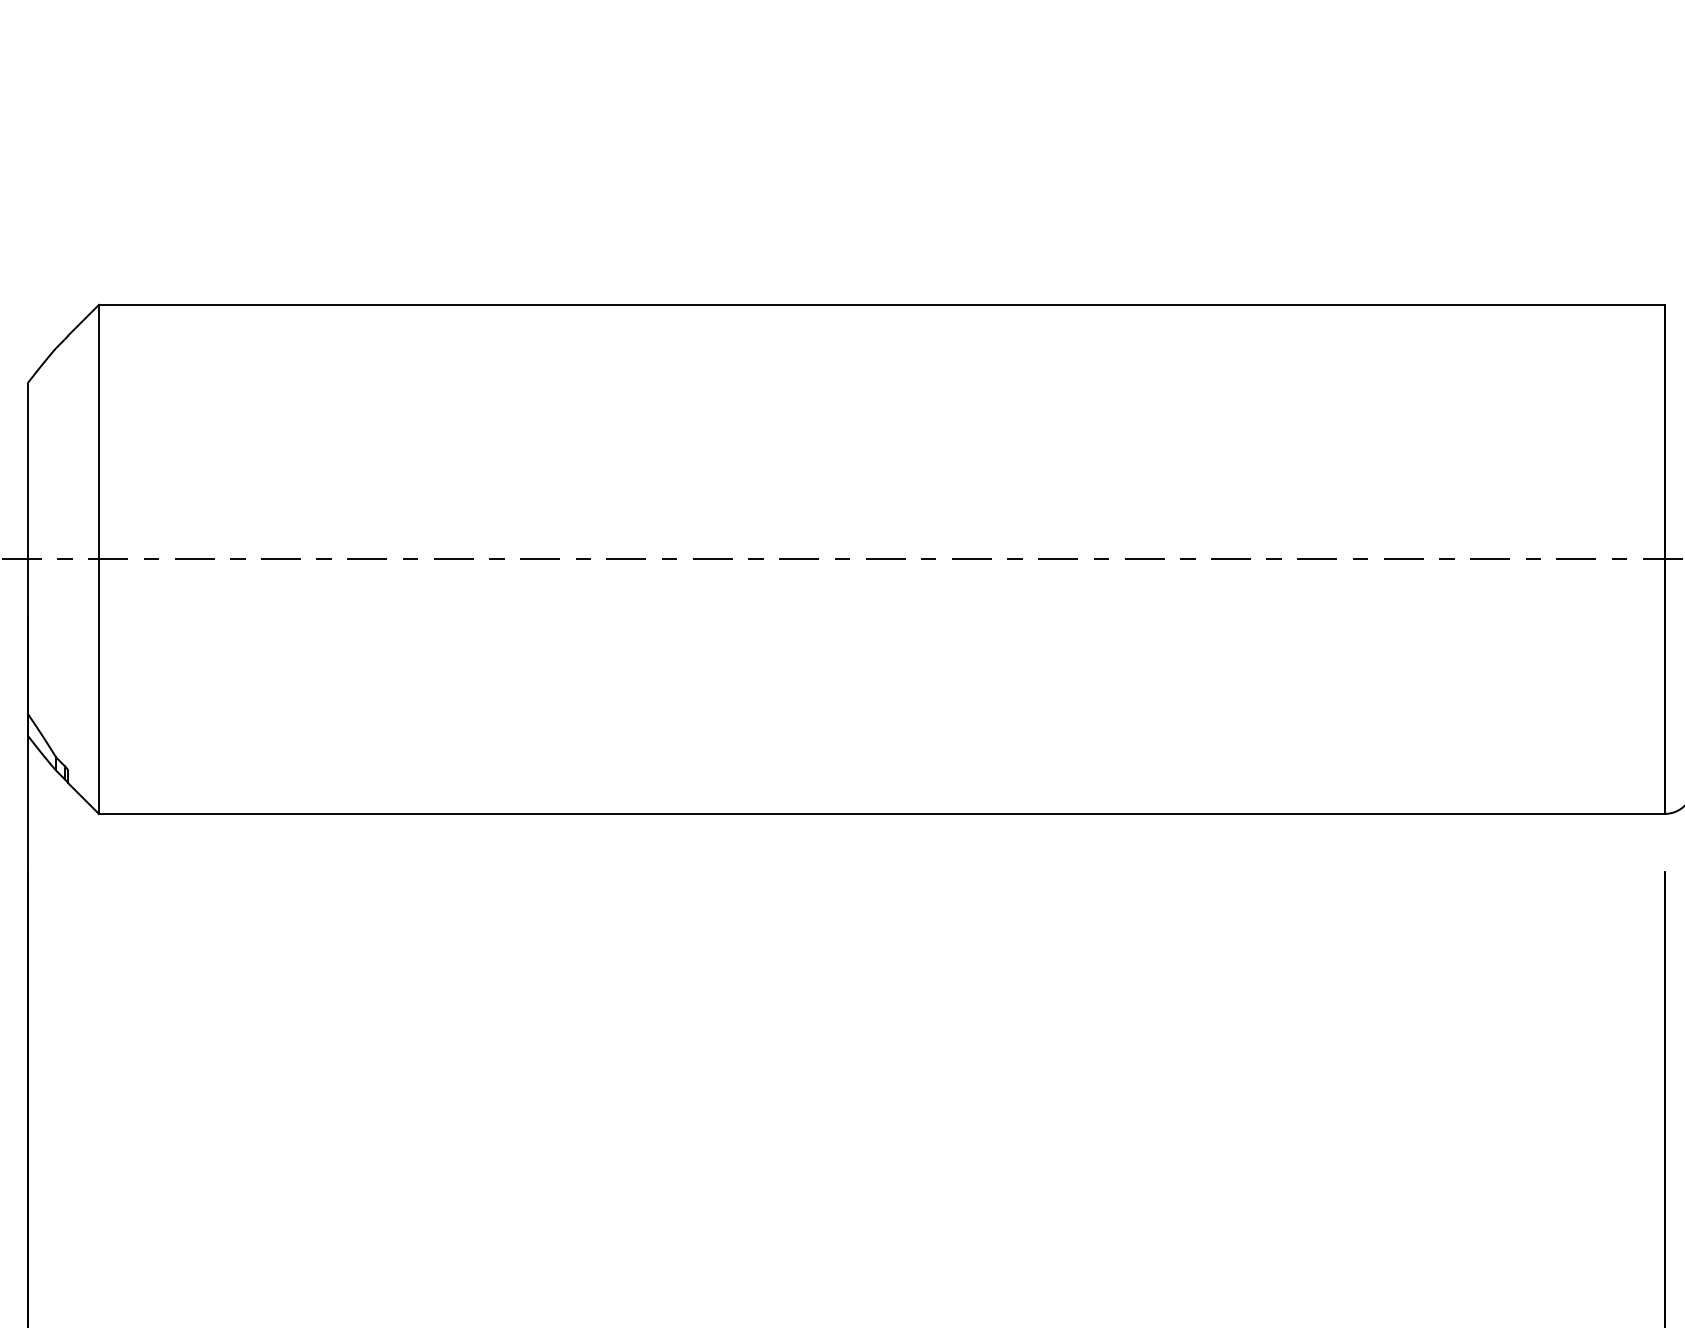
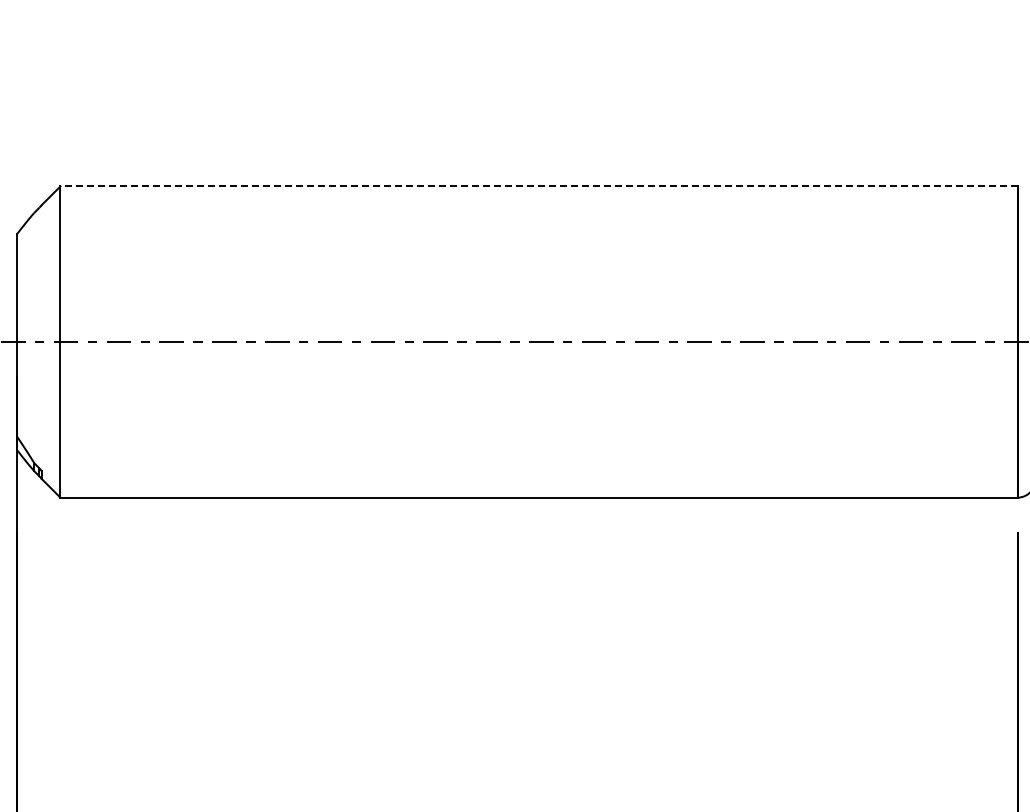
line: (882, 304) -> (539, 186), solid -> dashed

